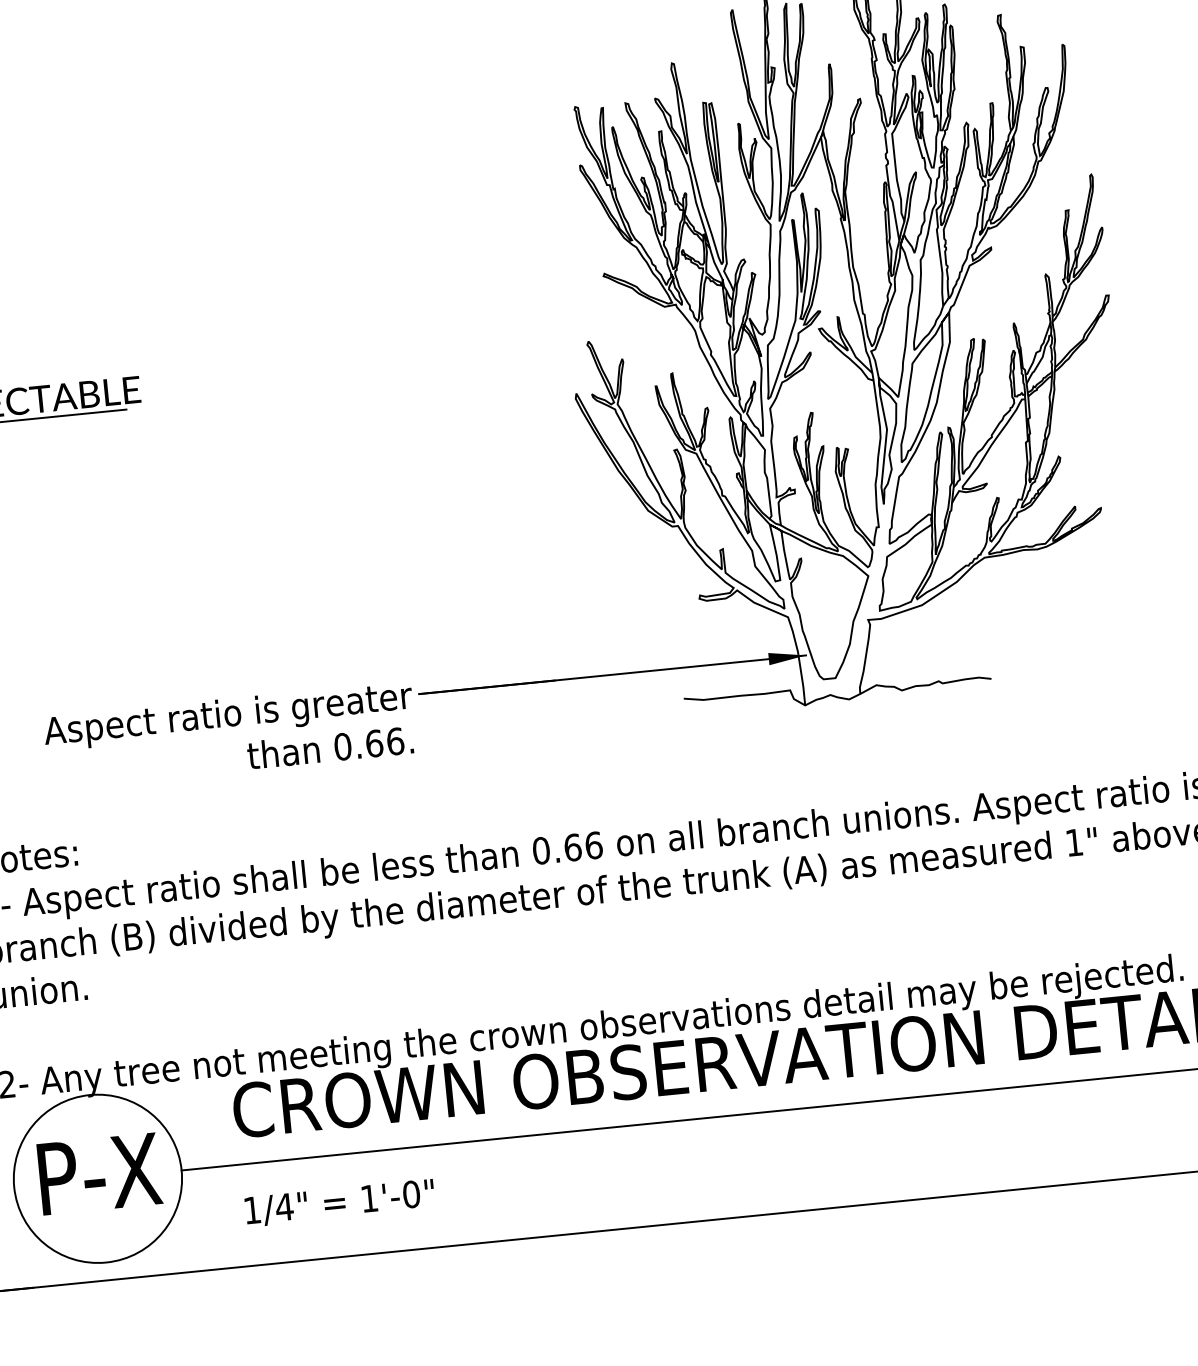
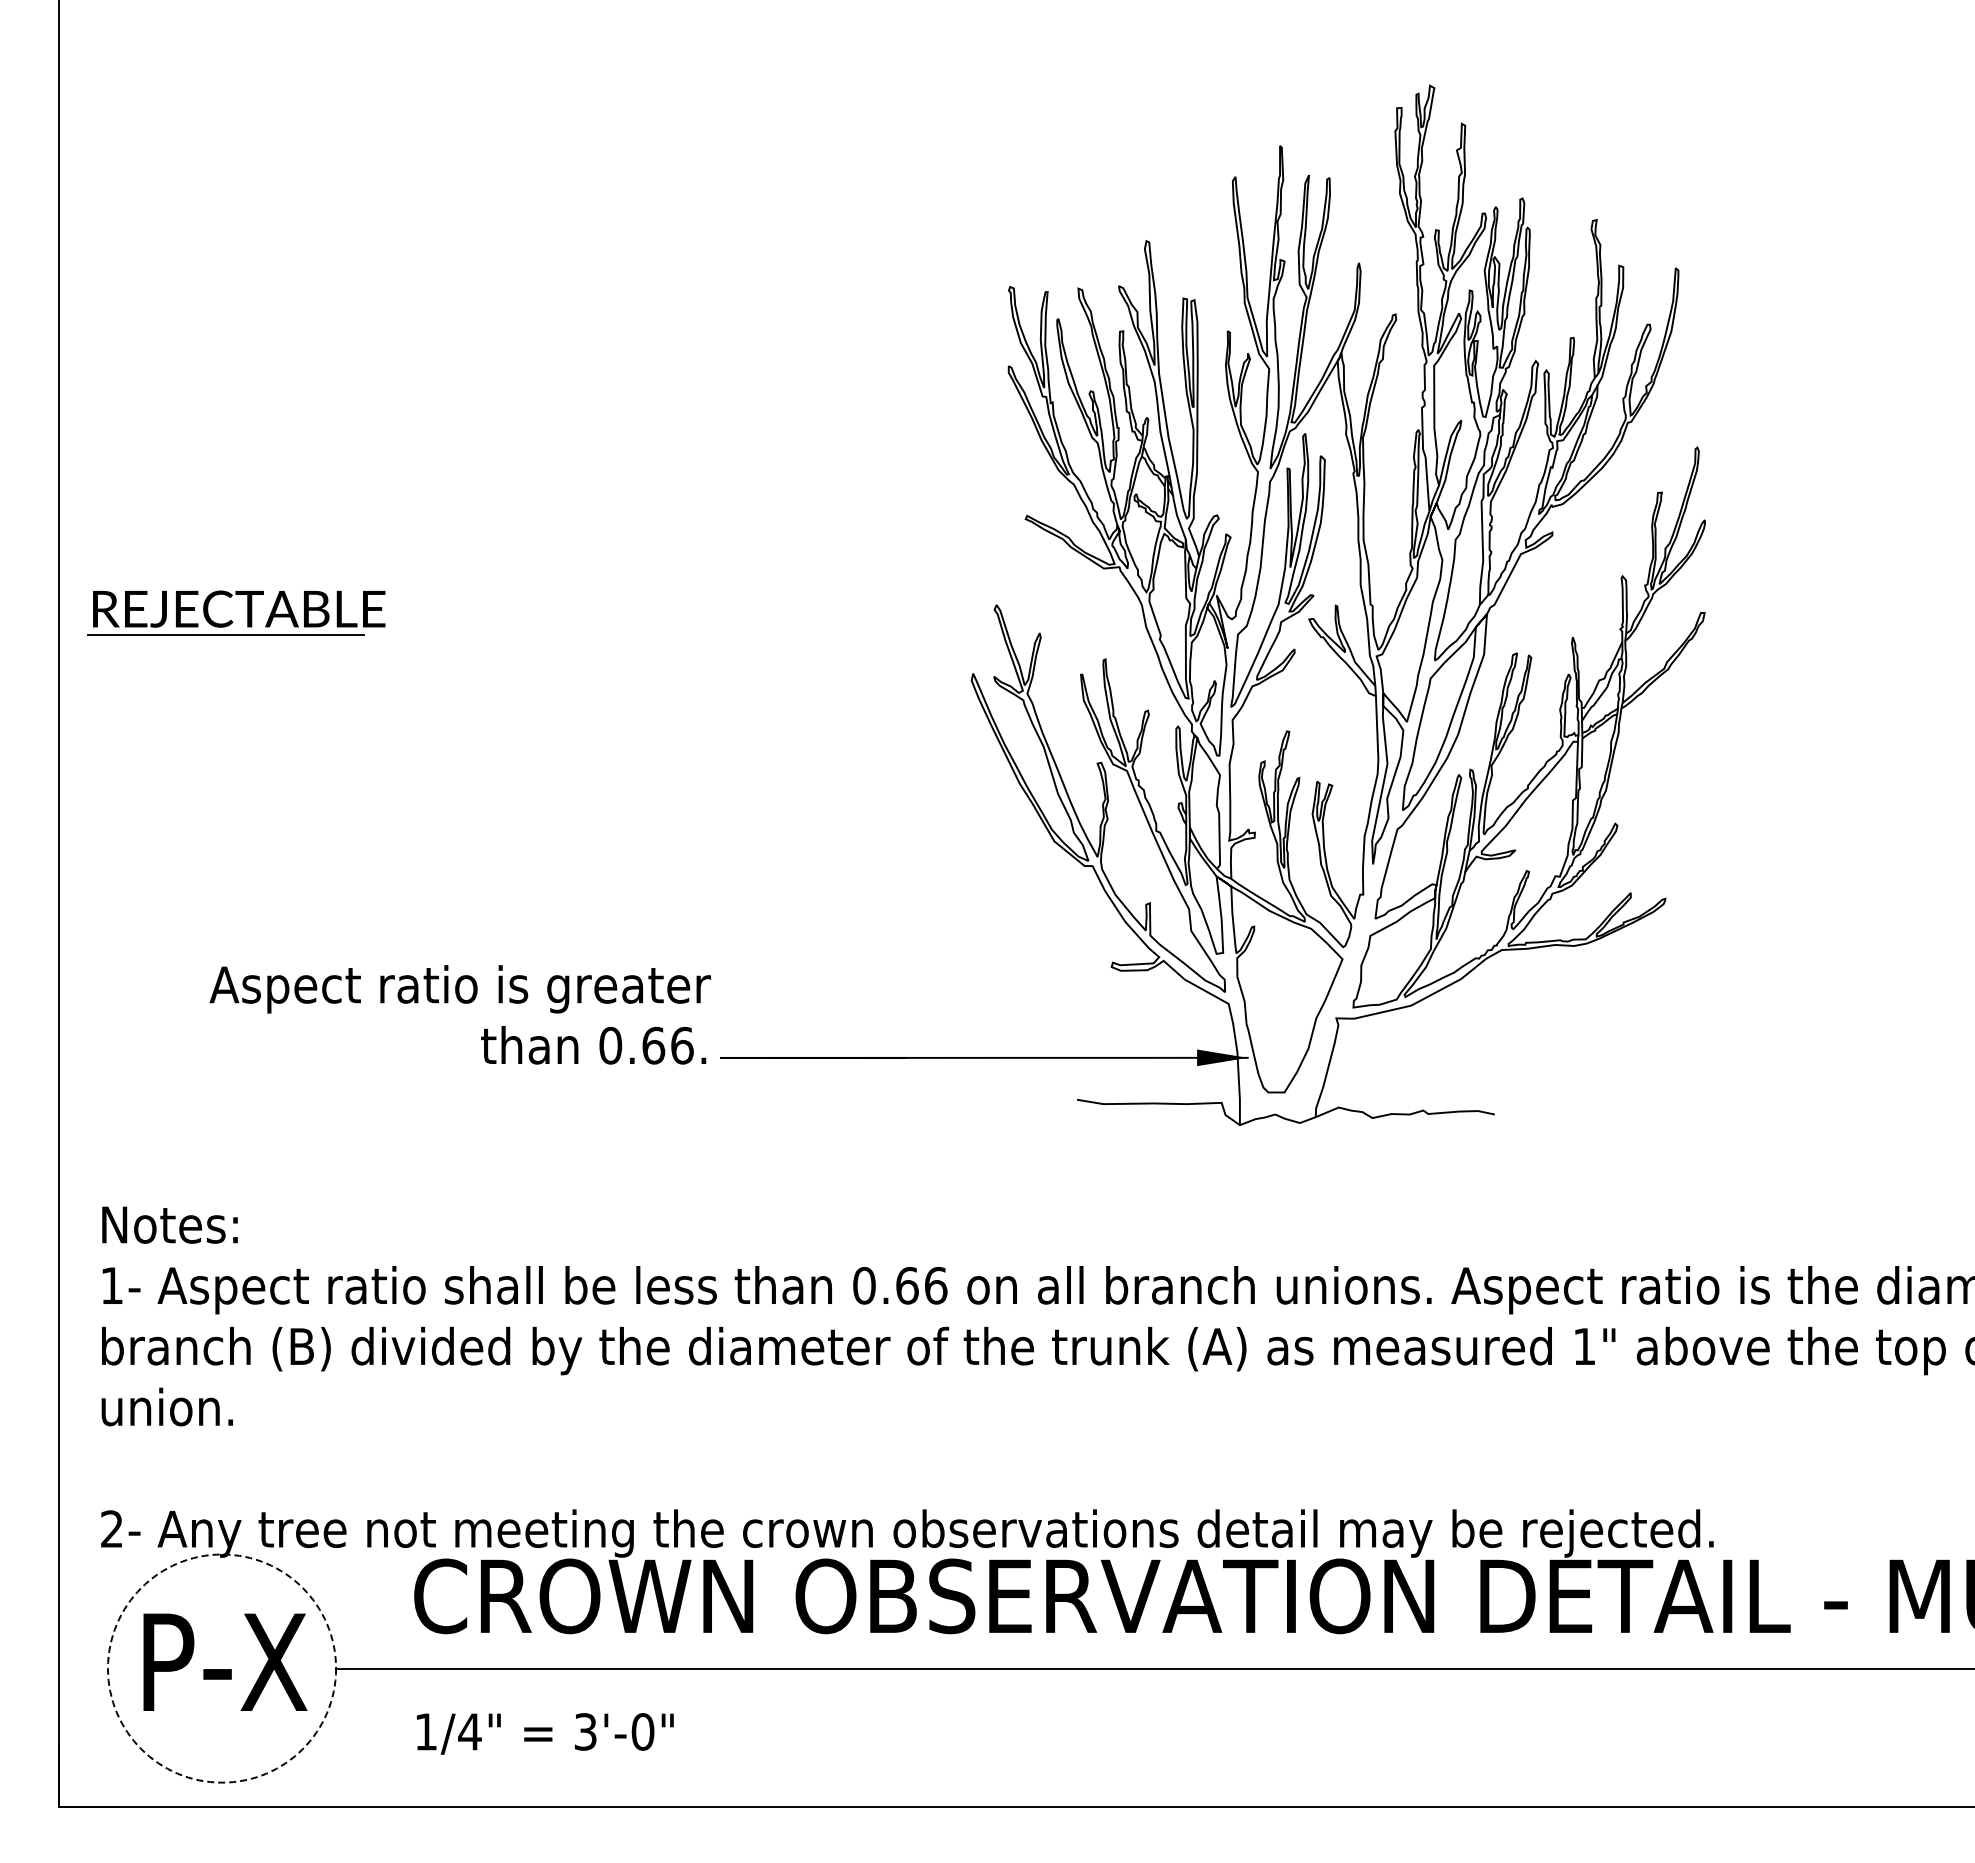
text: (229, 734) -> (459, 1014), moved
circle: (97, 1178) -> (221, 1668), solid -> dashed
text: (369, 1198) -> (585, 1731), 1'-0" -> 3'-0"

